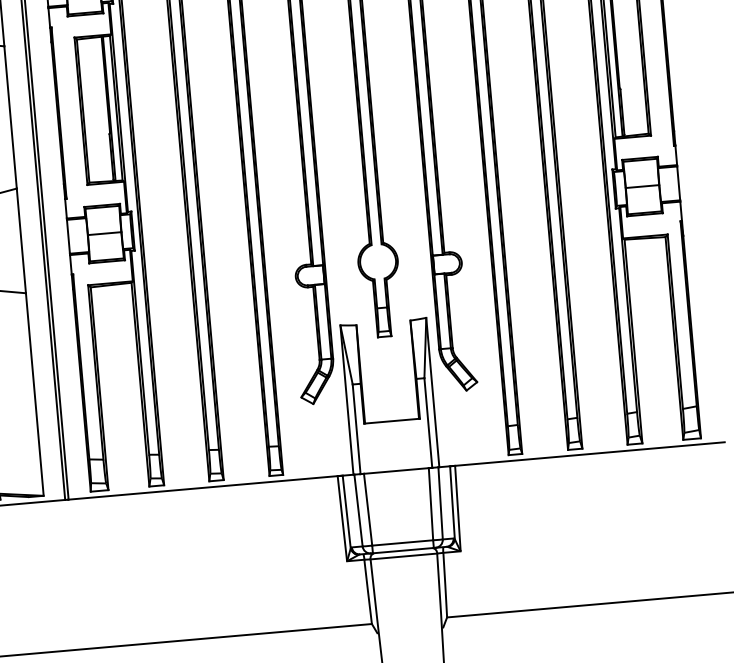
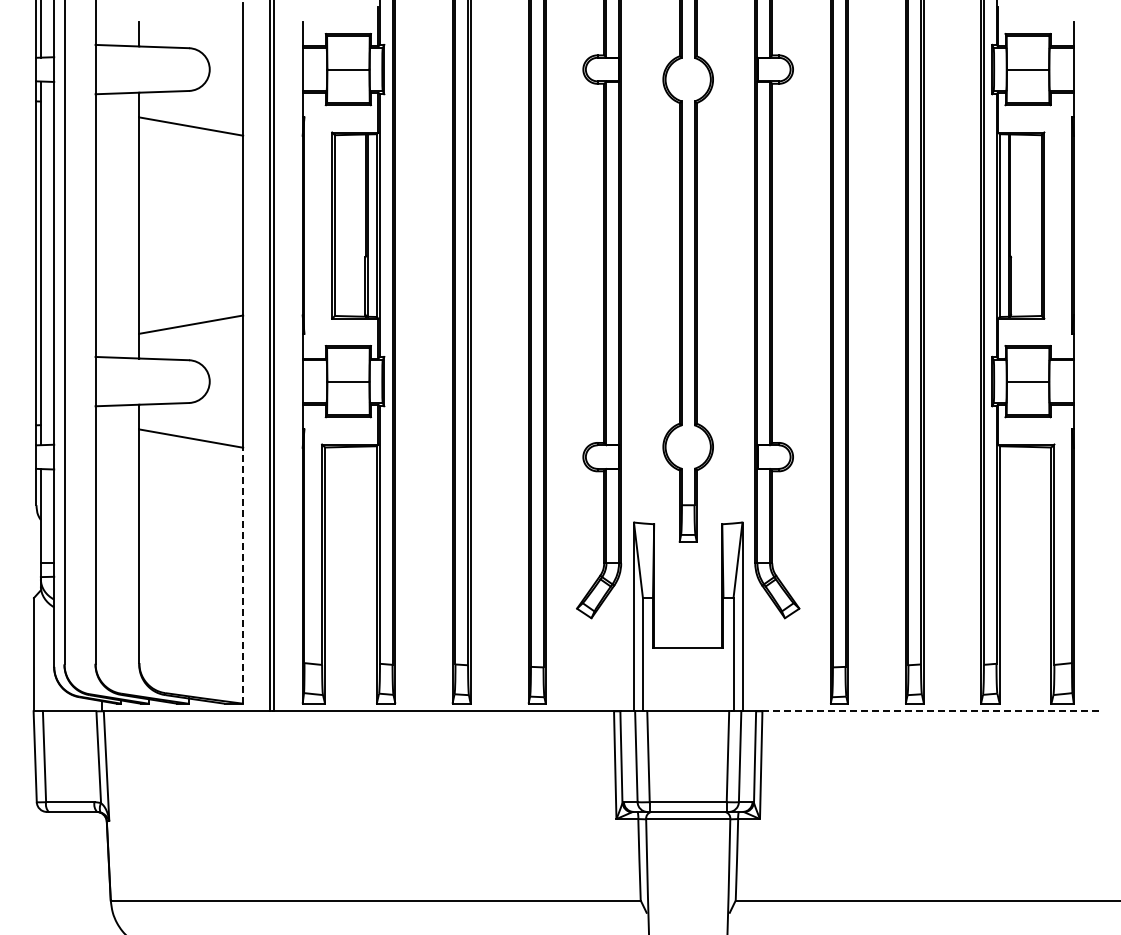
line: (35, 394) -> (243, 575), solid -> dashed
line: (590, 454) -> (933, 711), solid -> dashed

